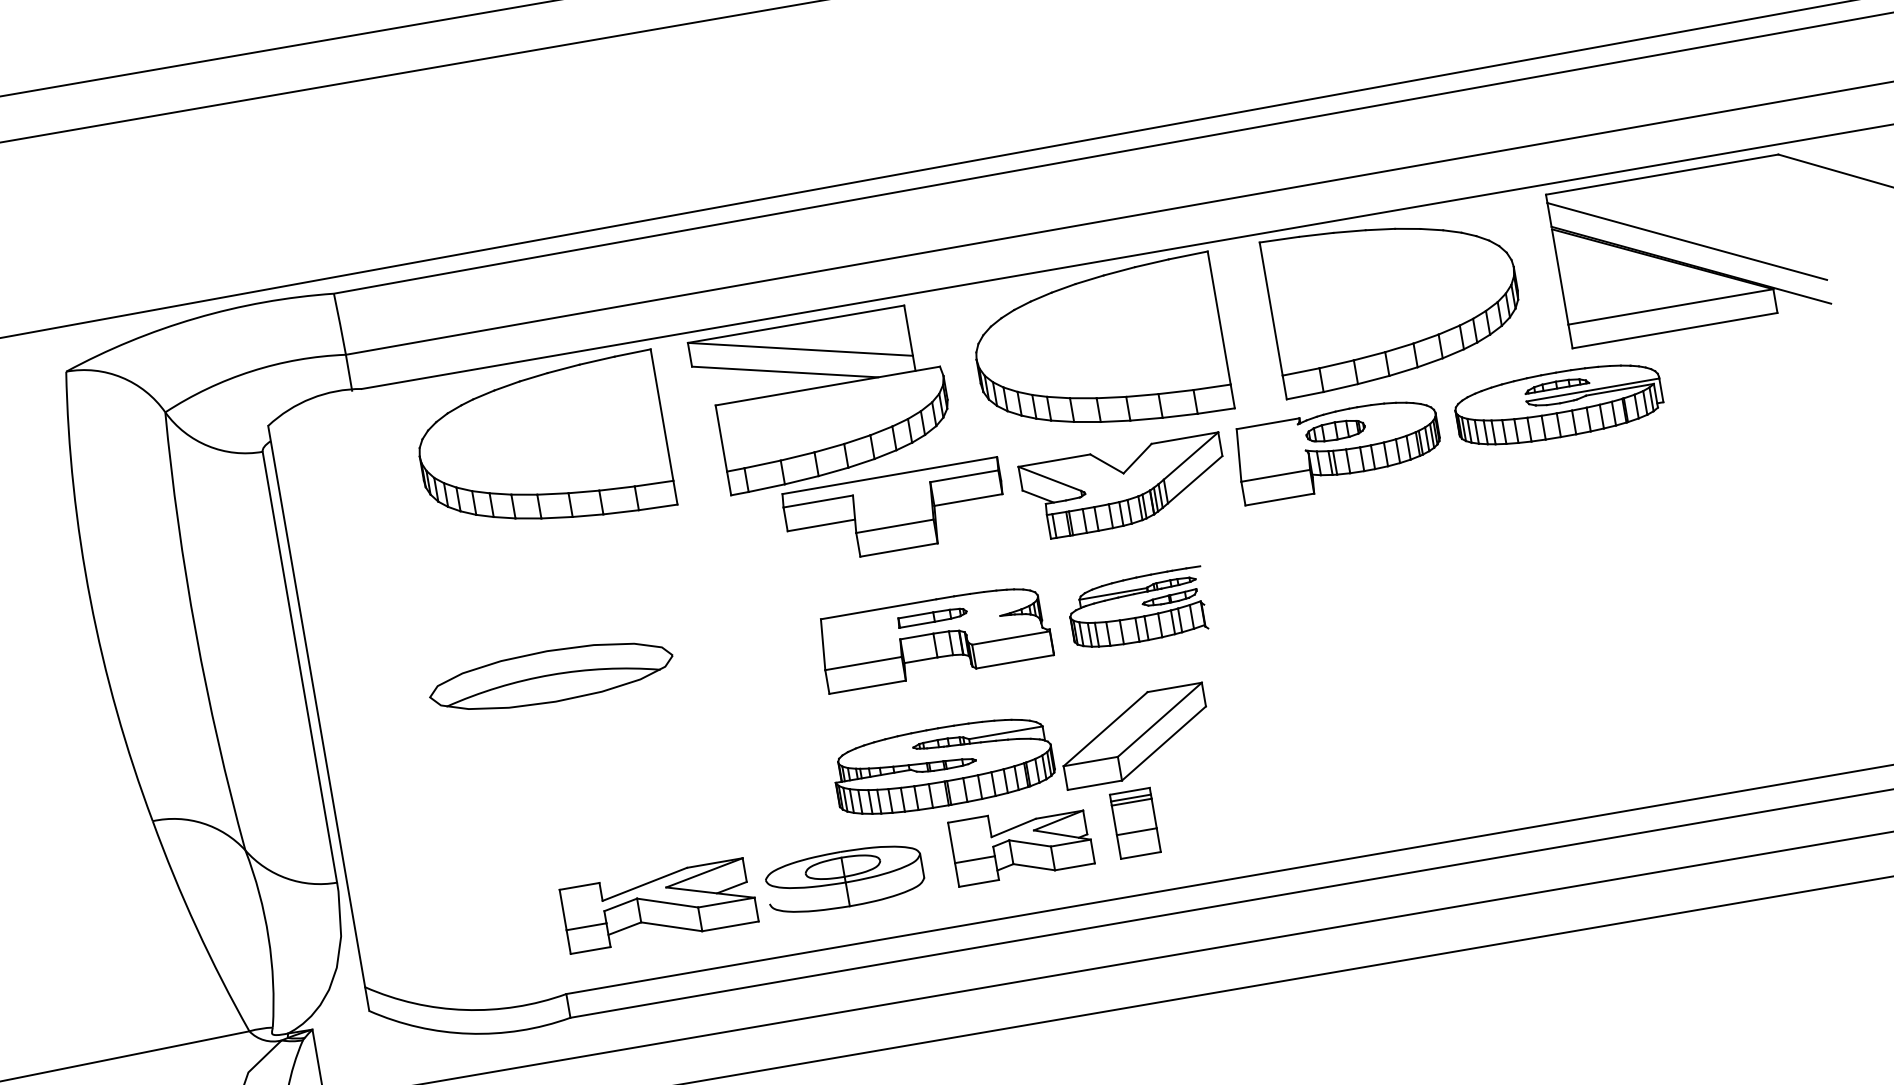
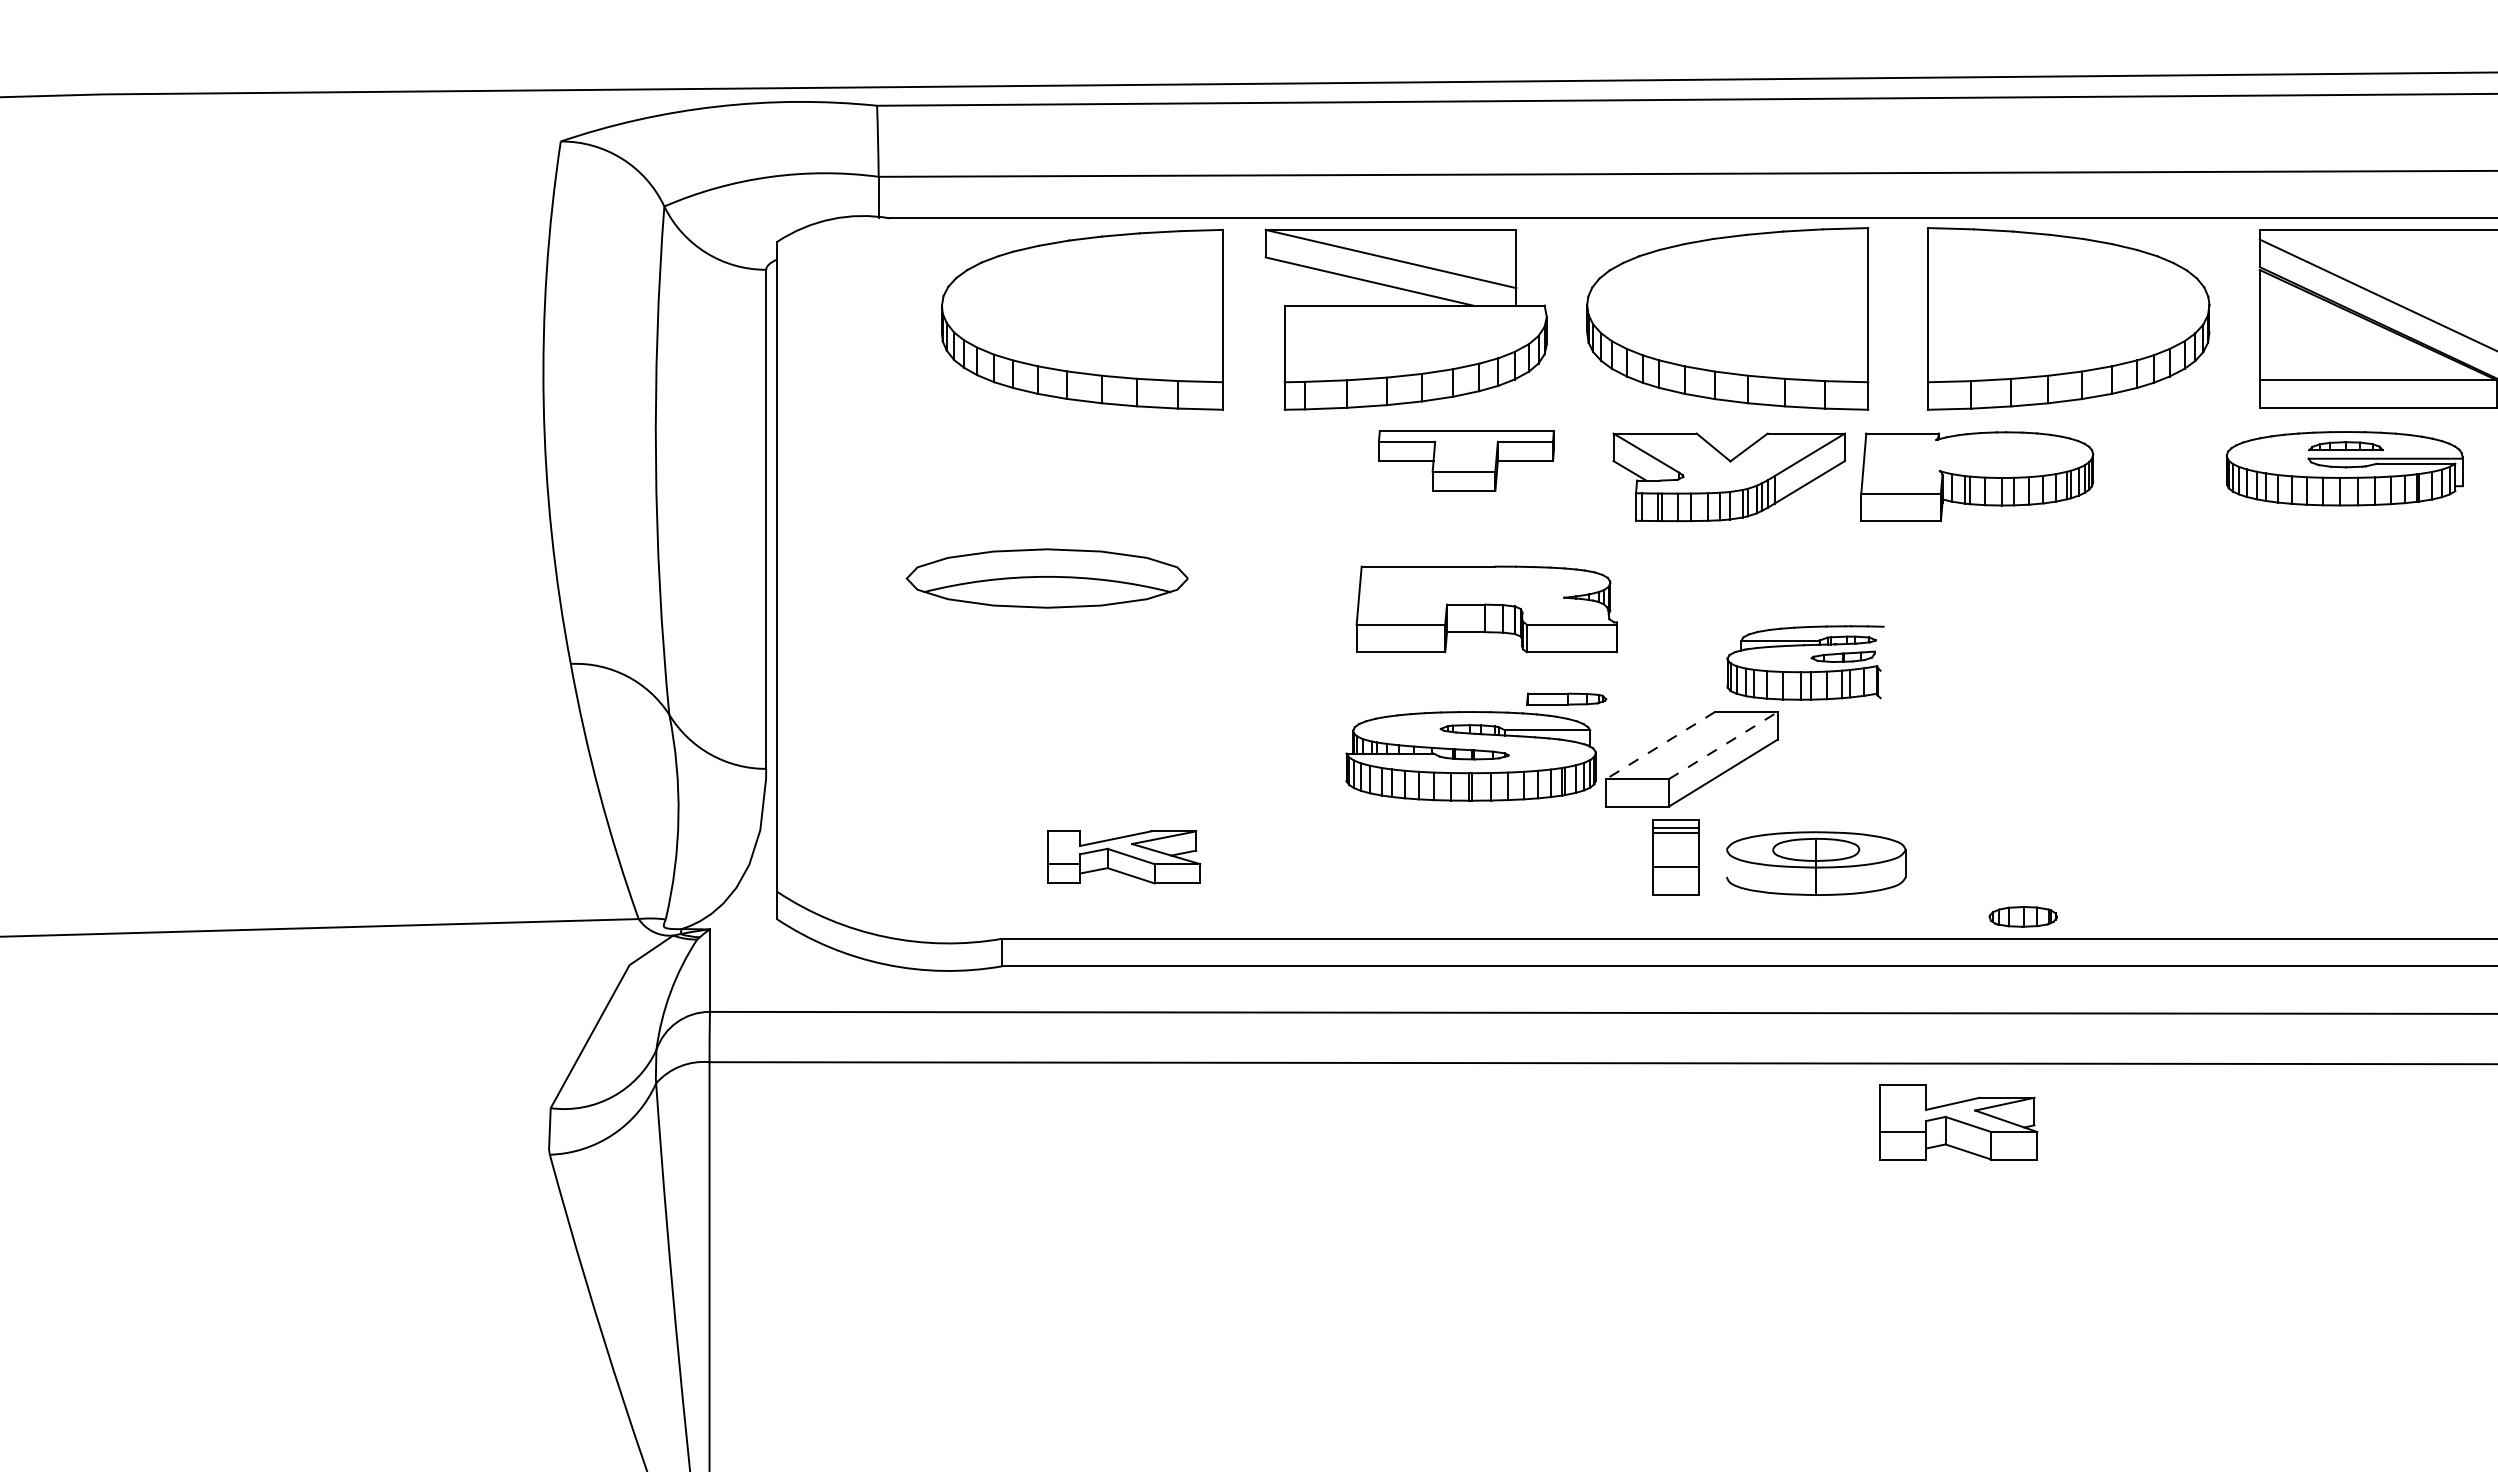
part: (1558, 404) -> (2344, 468), moved
part: (1334, 430) -> (2022, 916), moved
part: (895, 512) -> (1466, 460), size x0.7
part: (1141, 604) -> (1810, 658), moved
part: (932, 616) -> (1566, 698), moved
line: (1159, 719) -> (1723, 745), solid -> dashed
line: (1105, 729) -> (1660, 745), solid -> dashed
part: (1021, 843) -> (1958, 1122), moved
part: (845, 878) -> (1816, 863), moved
part: (658, 905) -> (1123, 857), size x0.7

